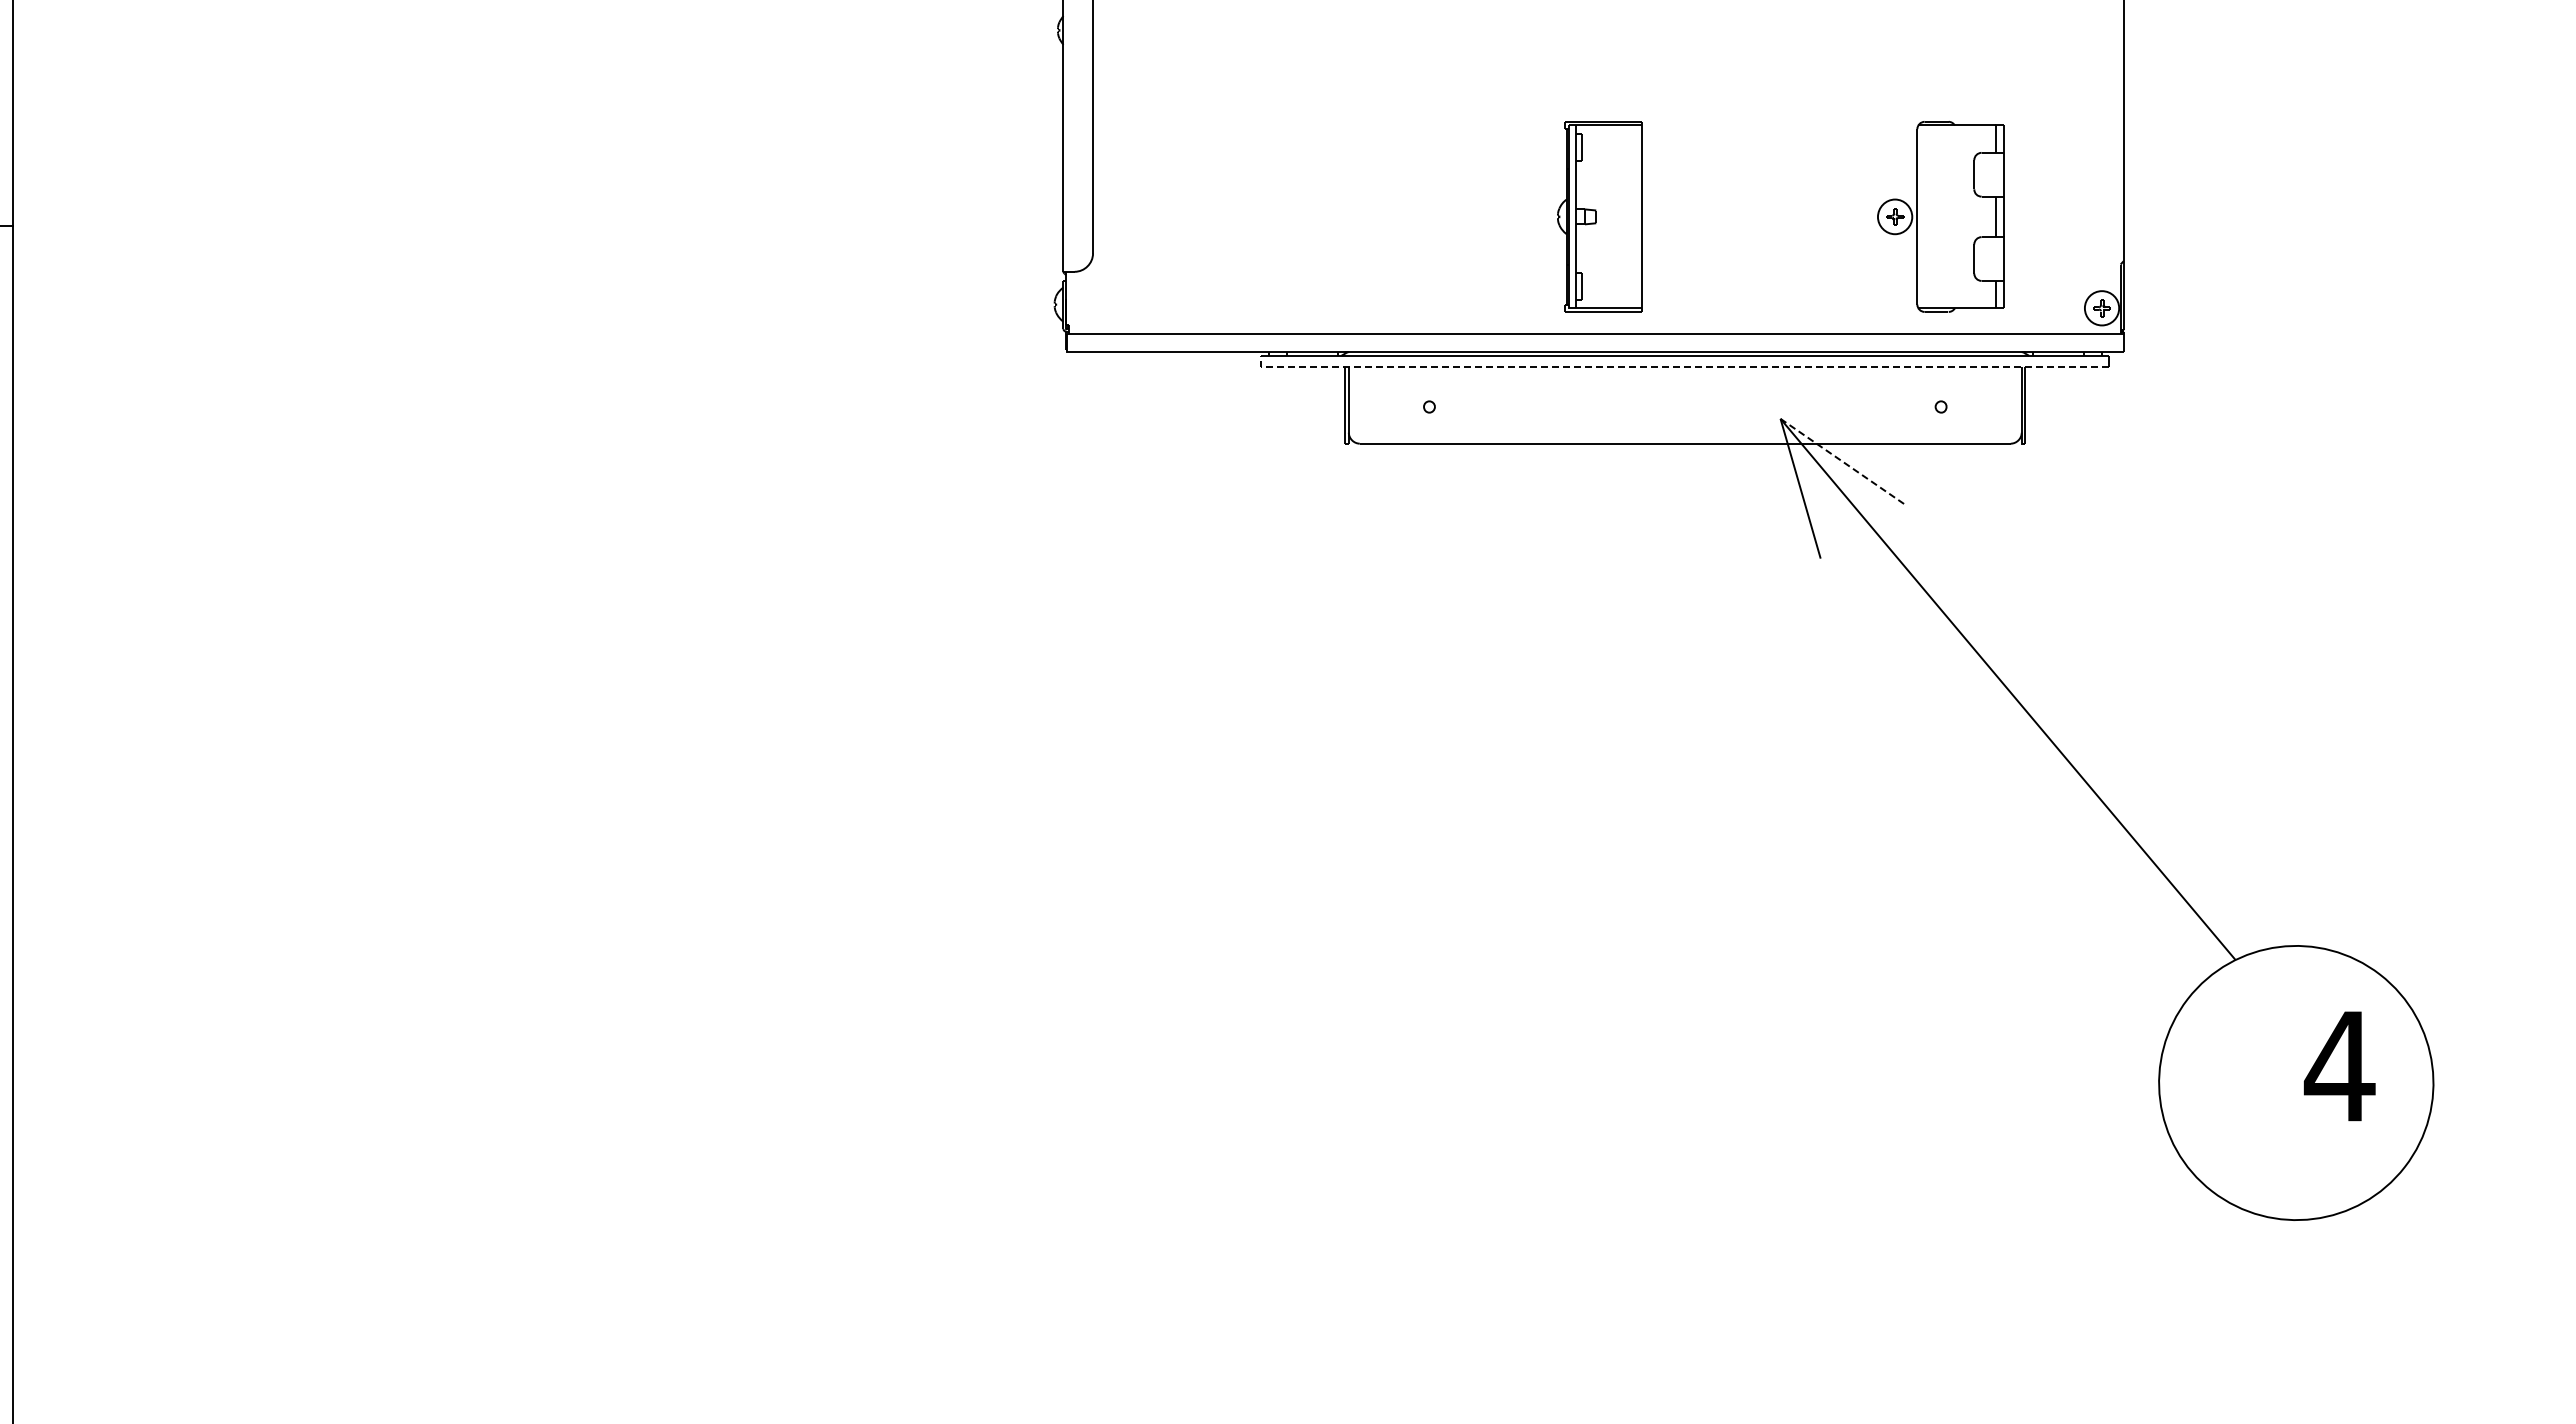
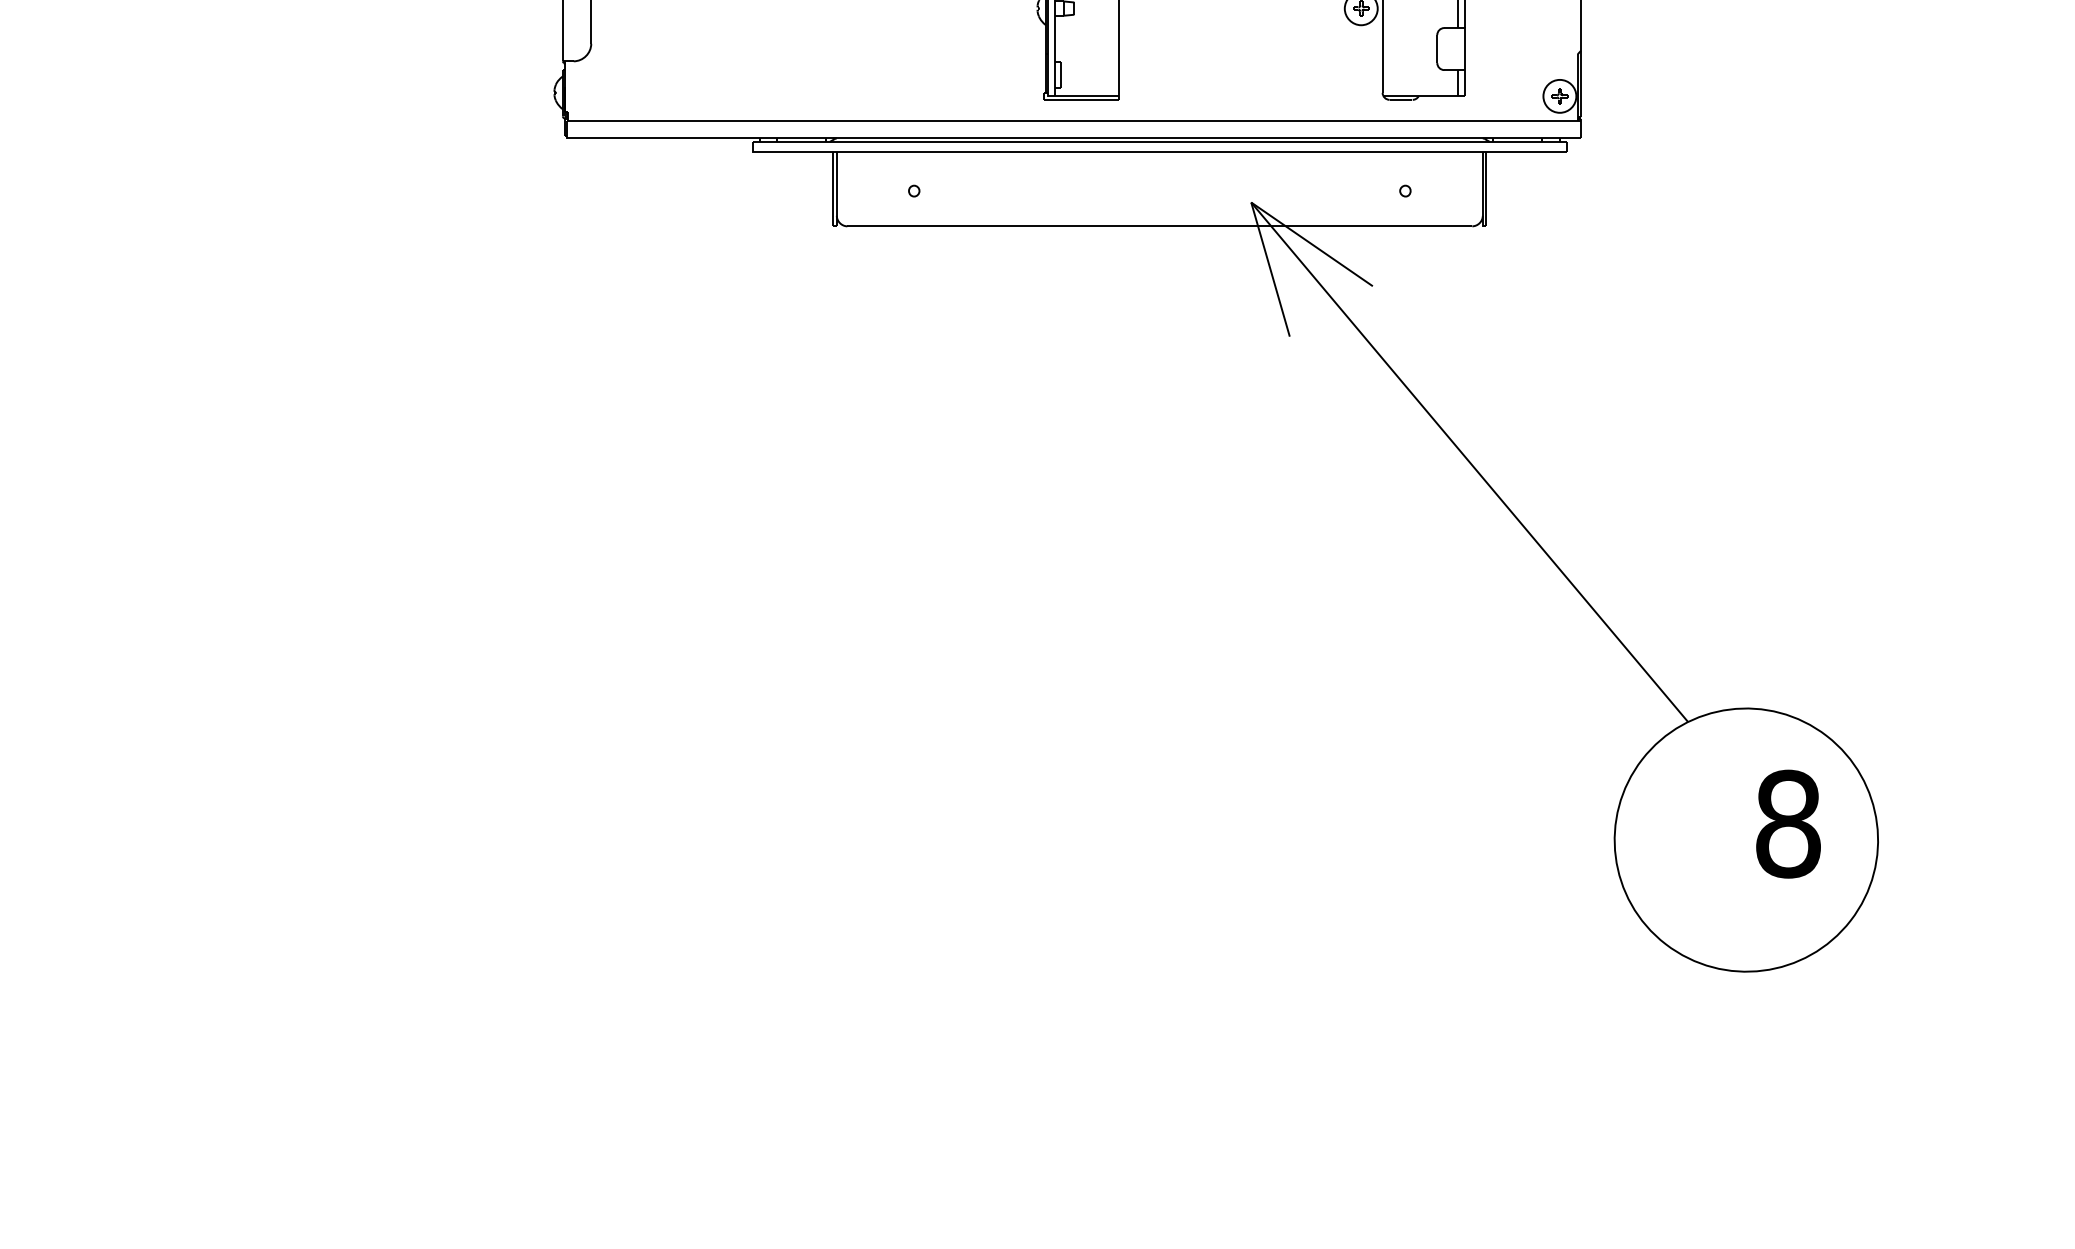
line: (1678, 366) -> (1153, 152), dashed -> solid
line: (1843, 462) -> (1311, 244), dashed -> solid
text: (2339, 1066) -> (1787, 824), 4 -> 8

